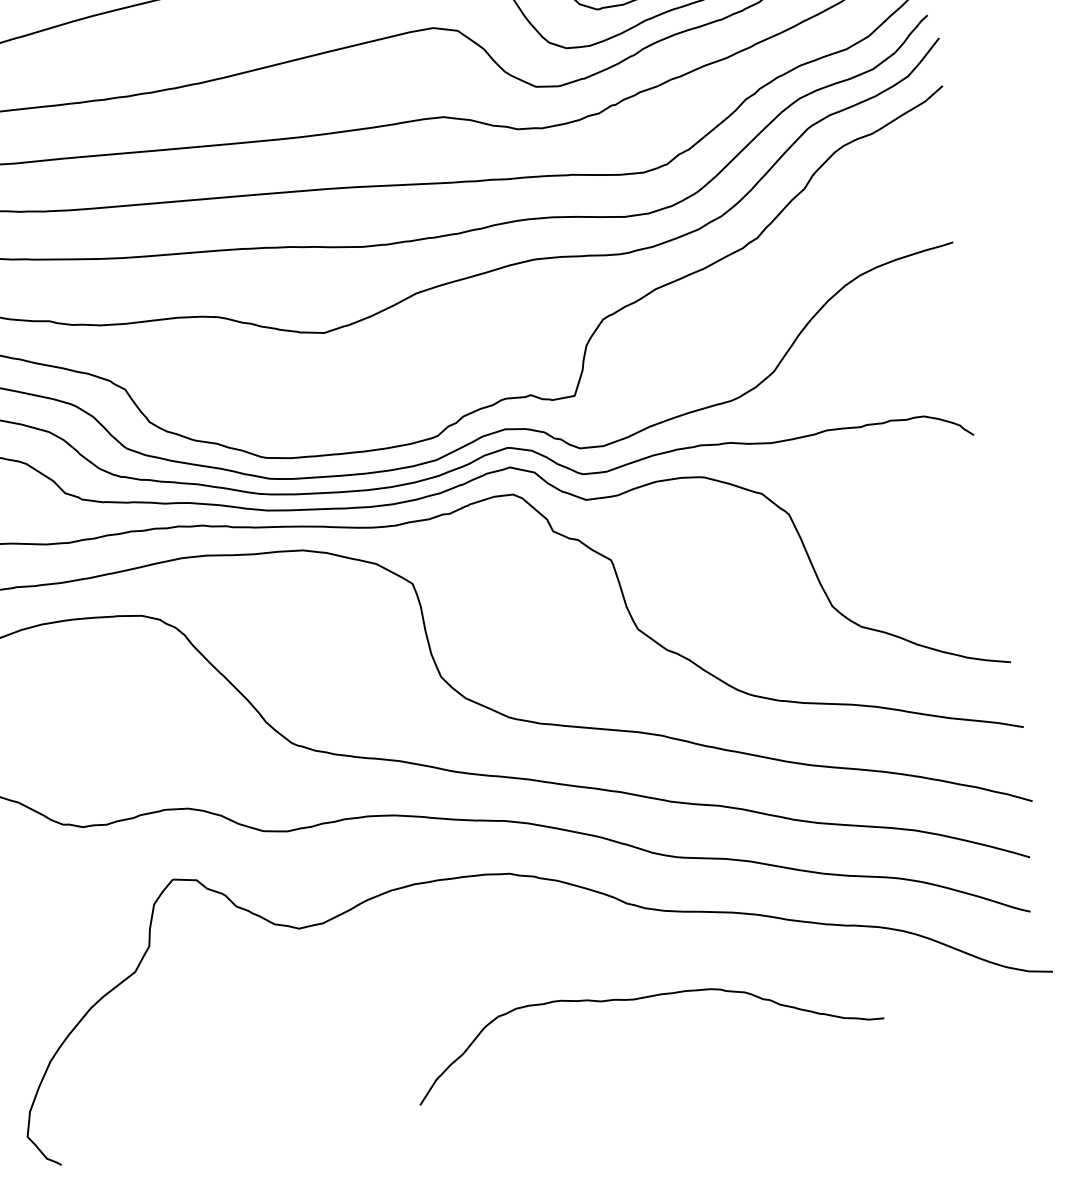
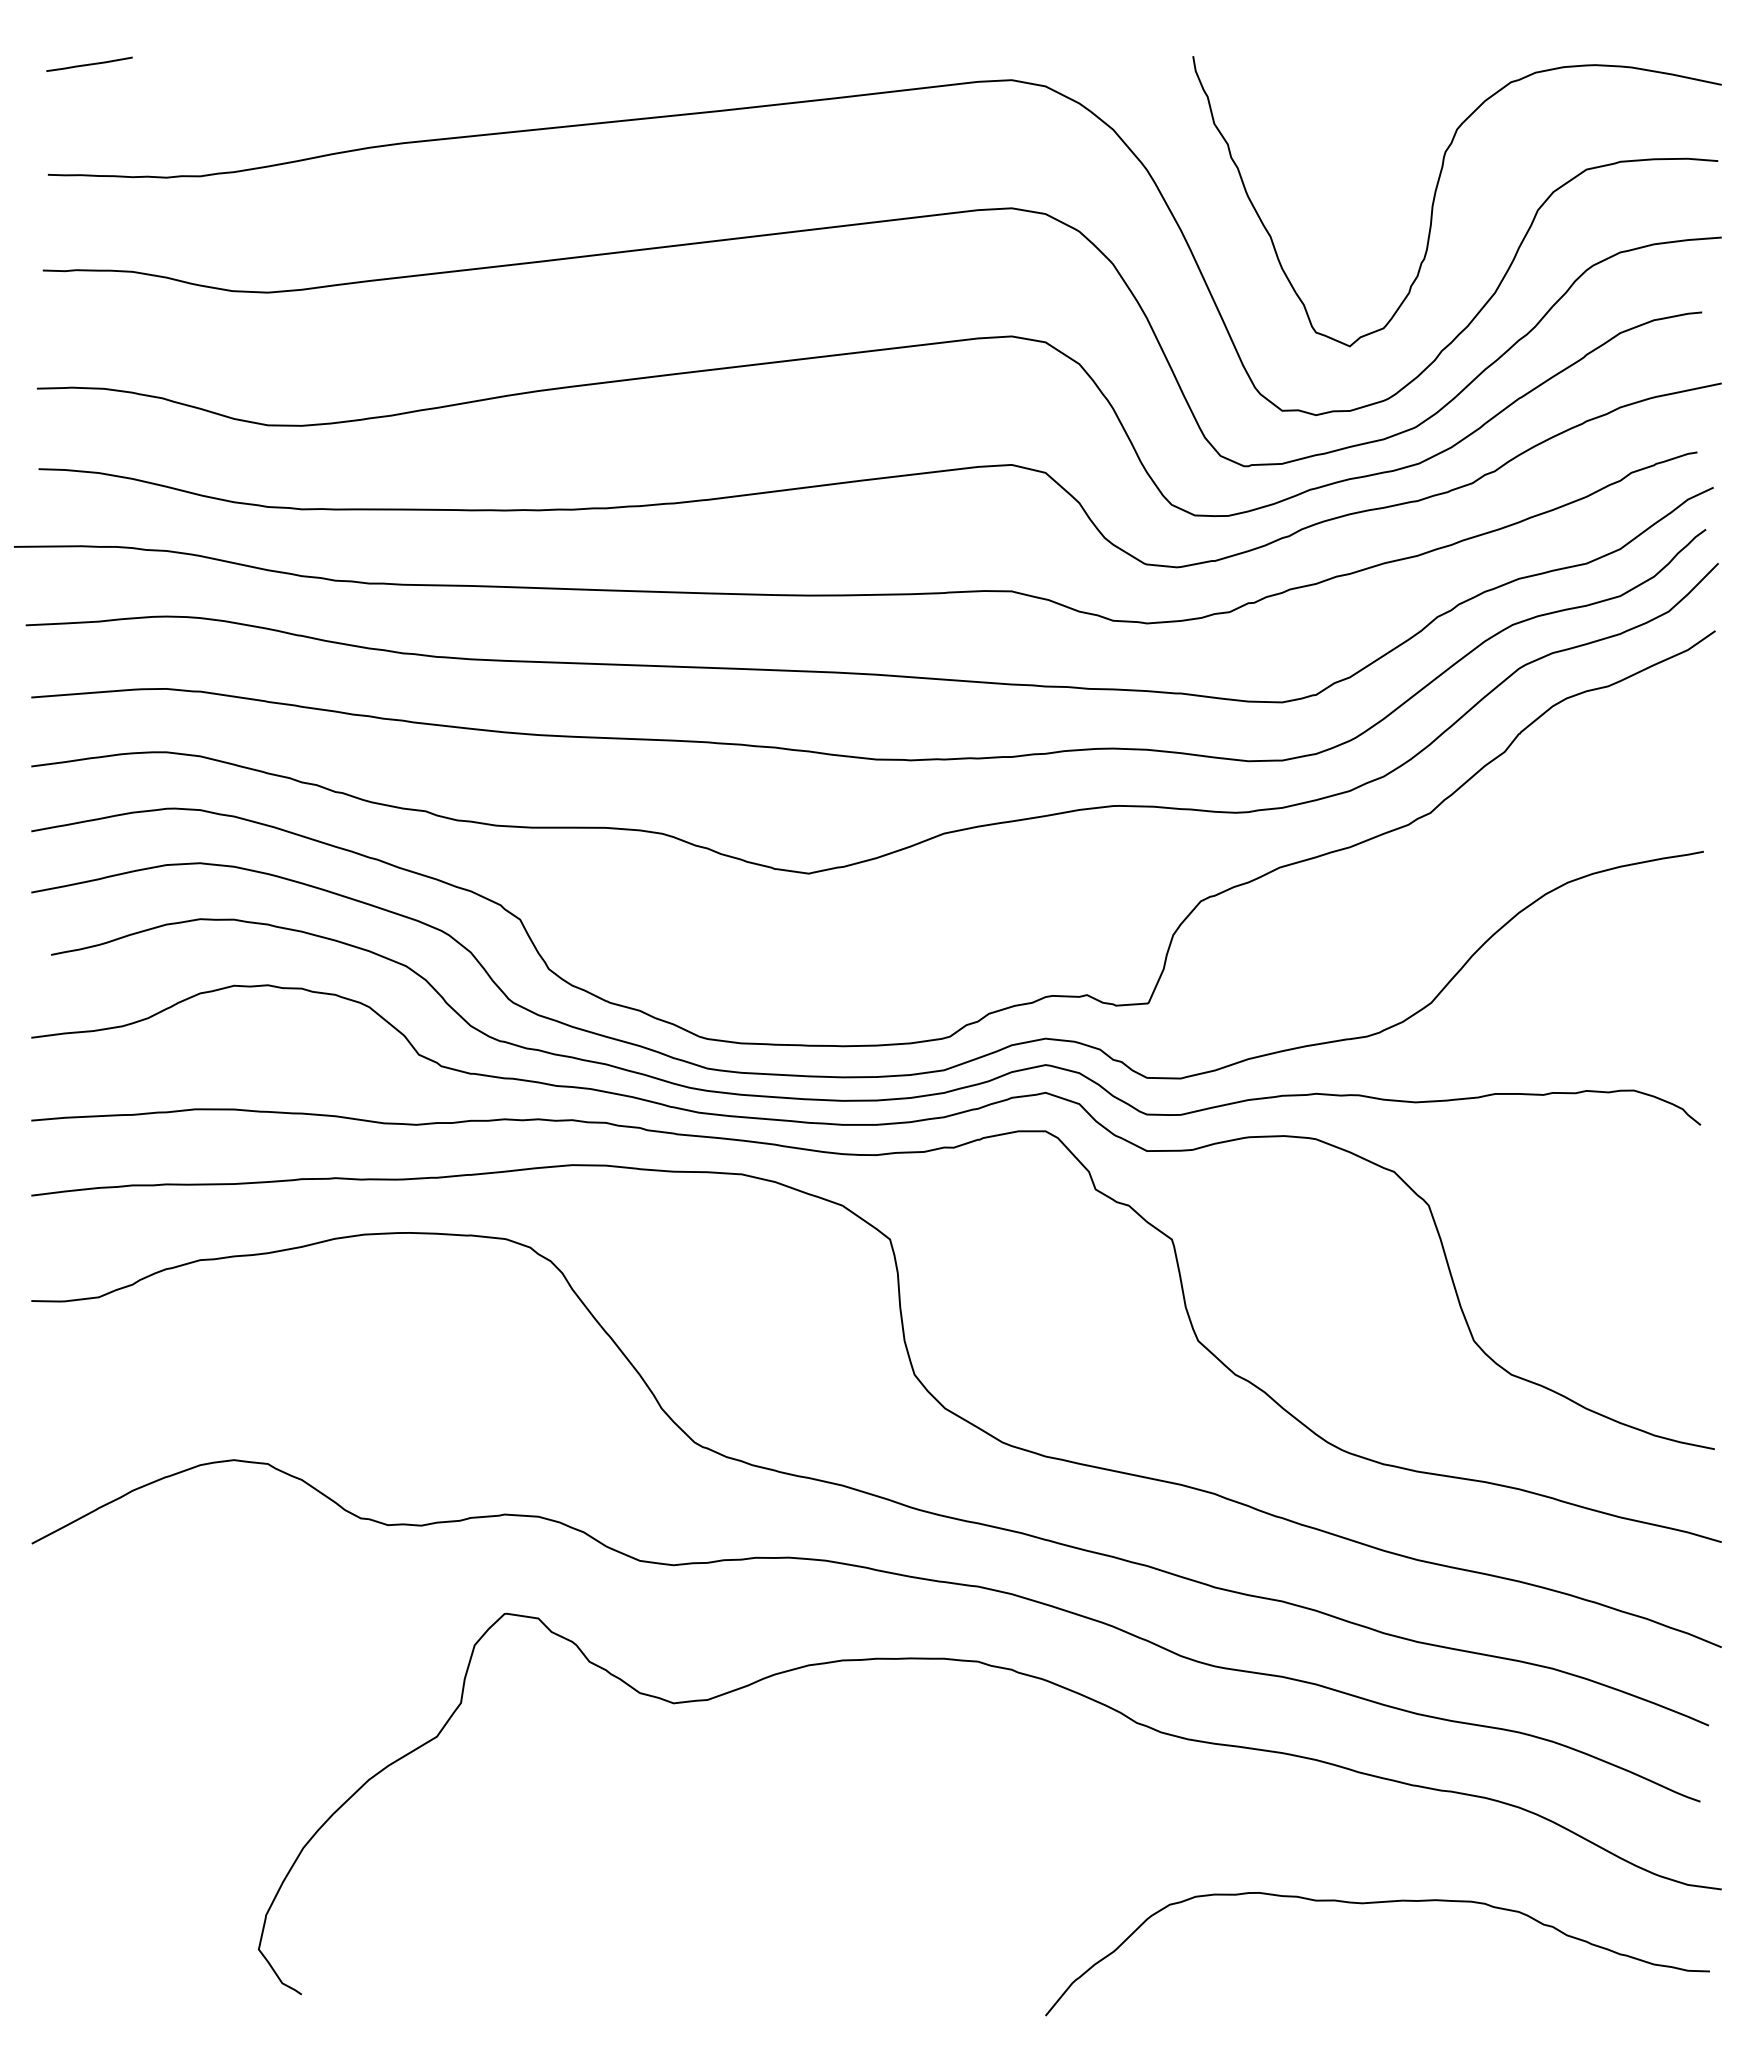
curve: (644, 998) -> (1377, 1903), moved

